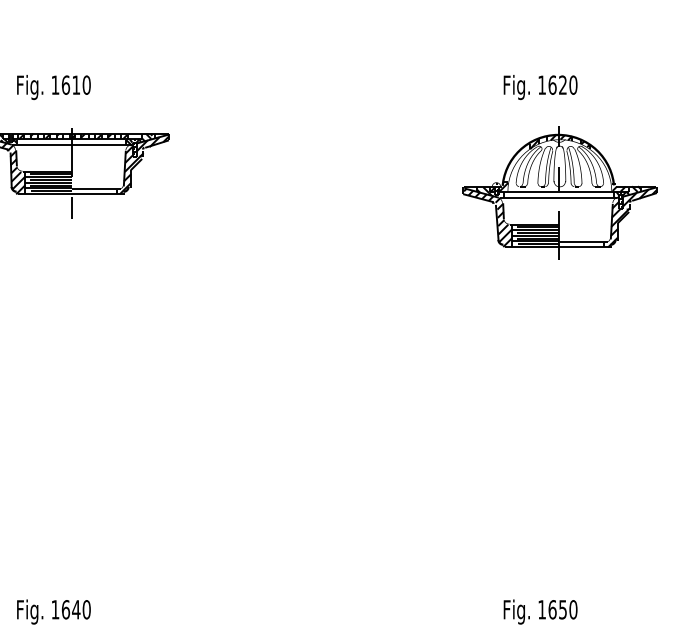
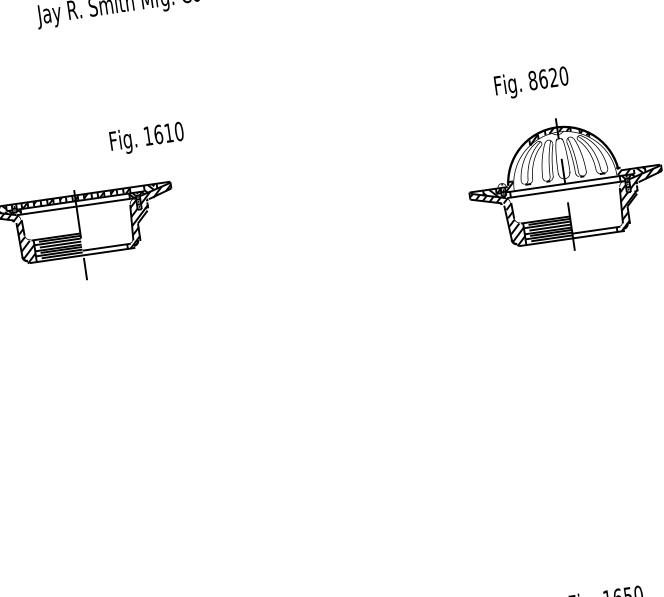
text: (542, 84) -> (533, 79), 1620 -> 8620
text: (53, 87) -> (146, 138), moved

